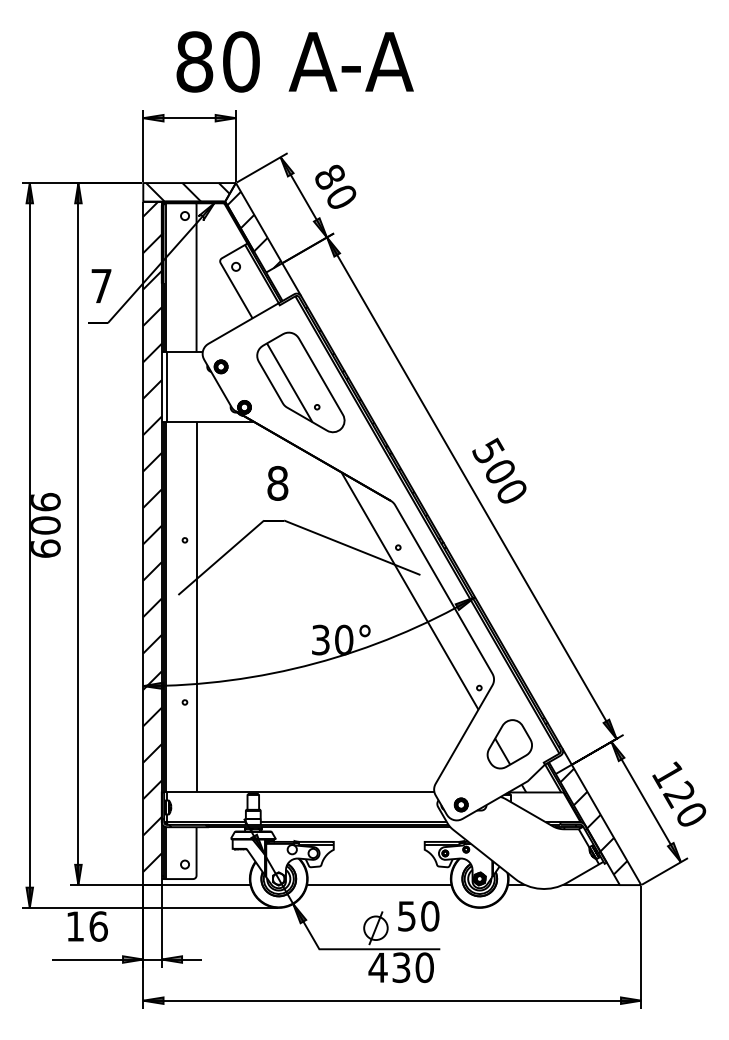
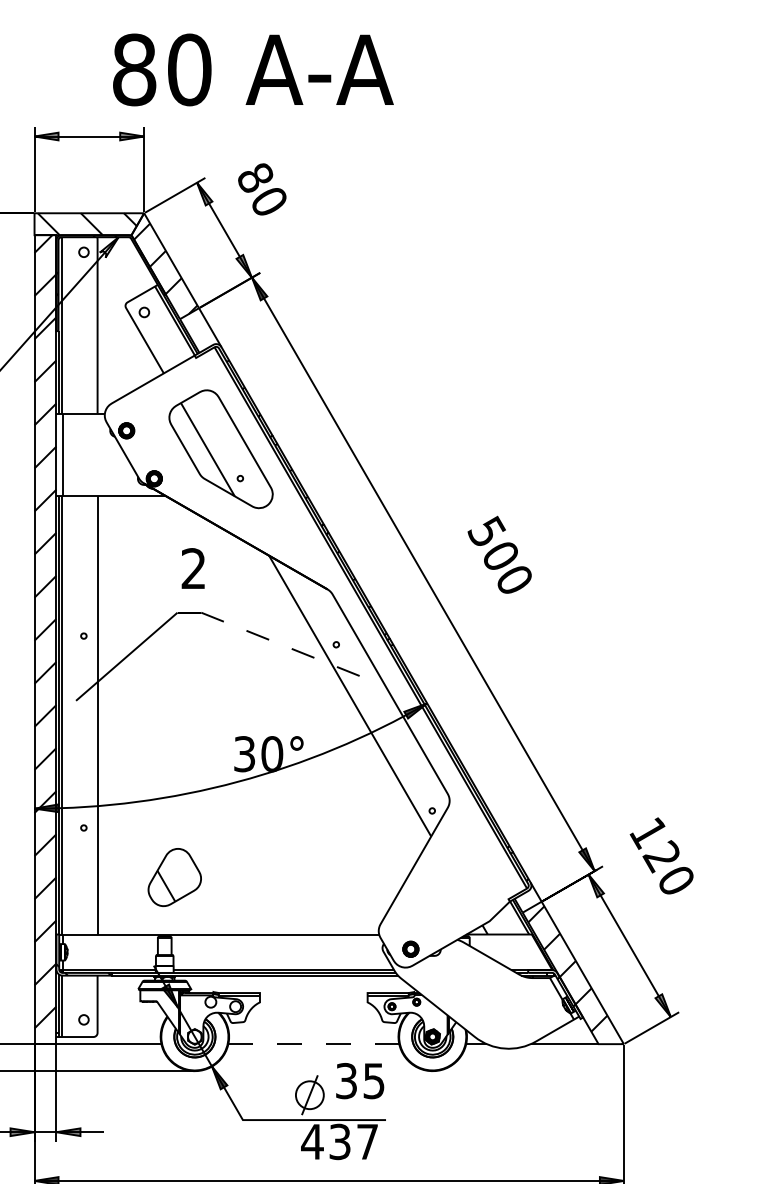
text: (294, 61) -> (252, 69), moved
text: (335, 186) -> (262, 188), moved
text: (499, 470) -> (499, 554), moved
text: (277, 483) -> (193, 568), 8 -> 2
line: (352, 547) -> (282, 644), solid -> dashed
part: (509, 744) -> (174, 877), moved
text: (679, 793) -> (662, 855), moved
line: (378, 885) -> (312, 1044), solid -> dashed
text: (418, 916) -> (360, 1081), 50 -> 35
text: (424, 967) -> (367, 1141), 430 -> 437

